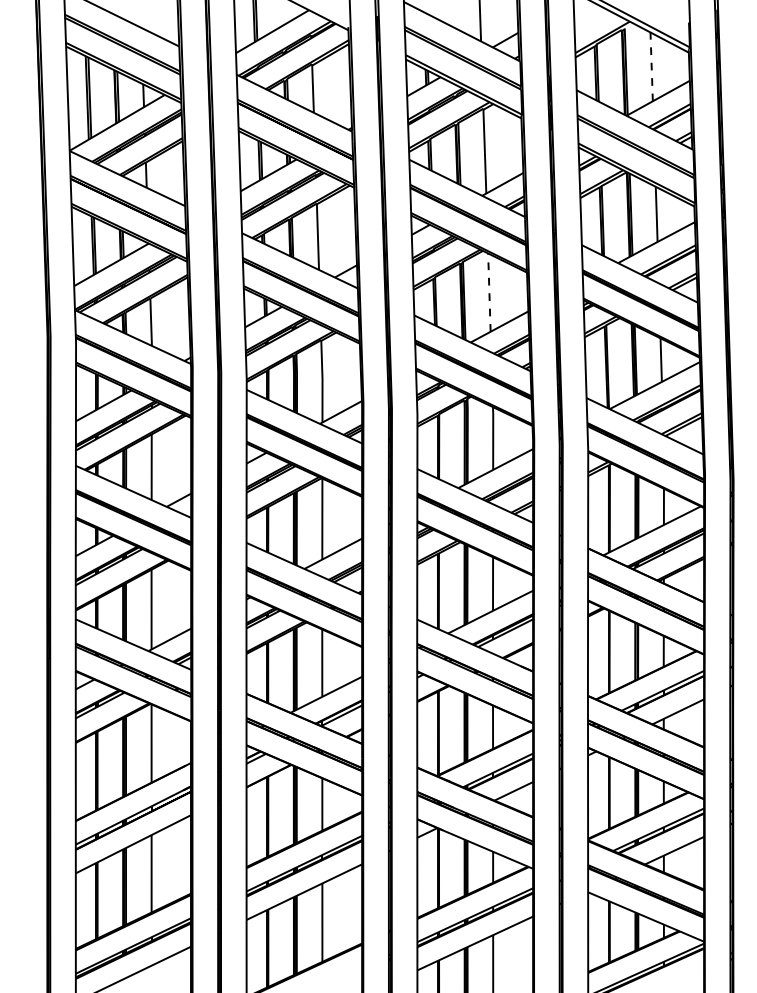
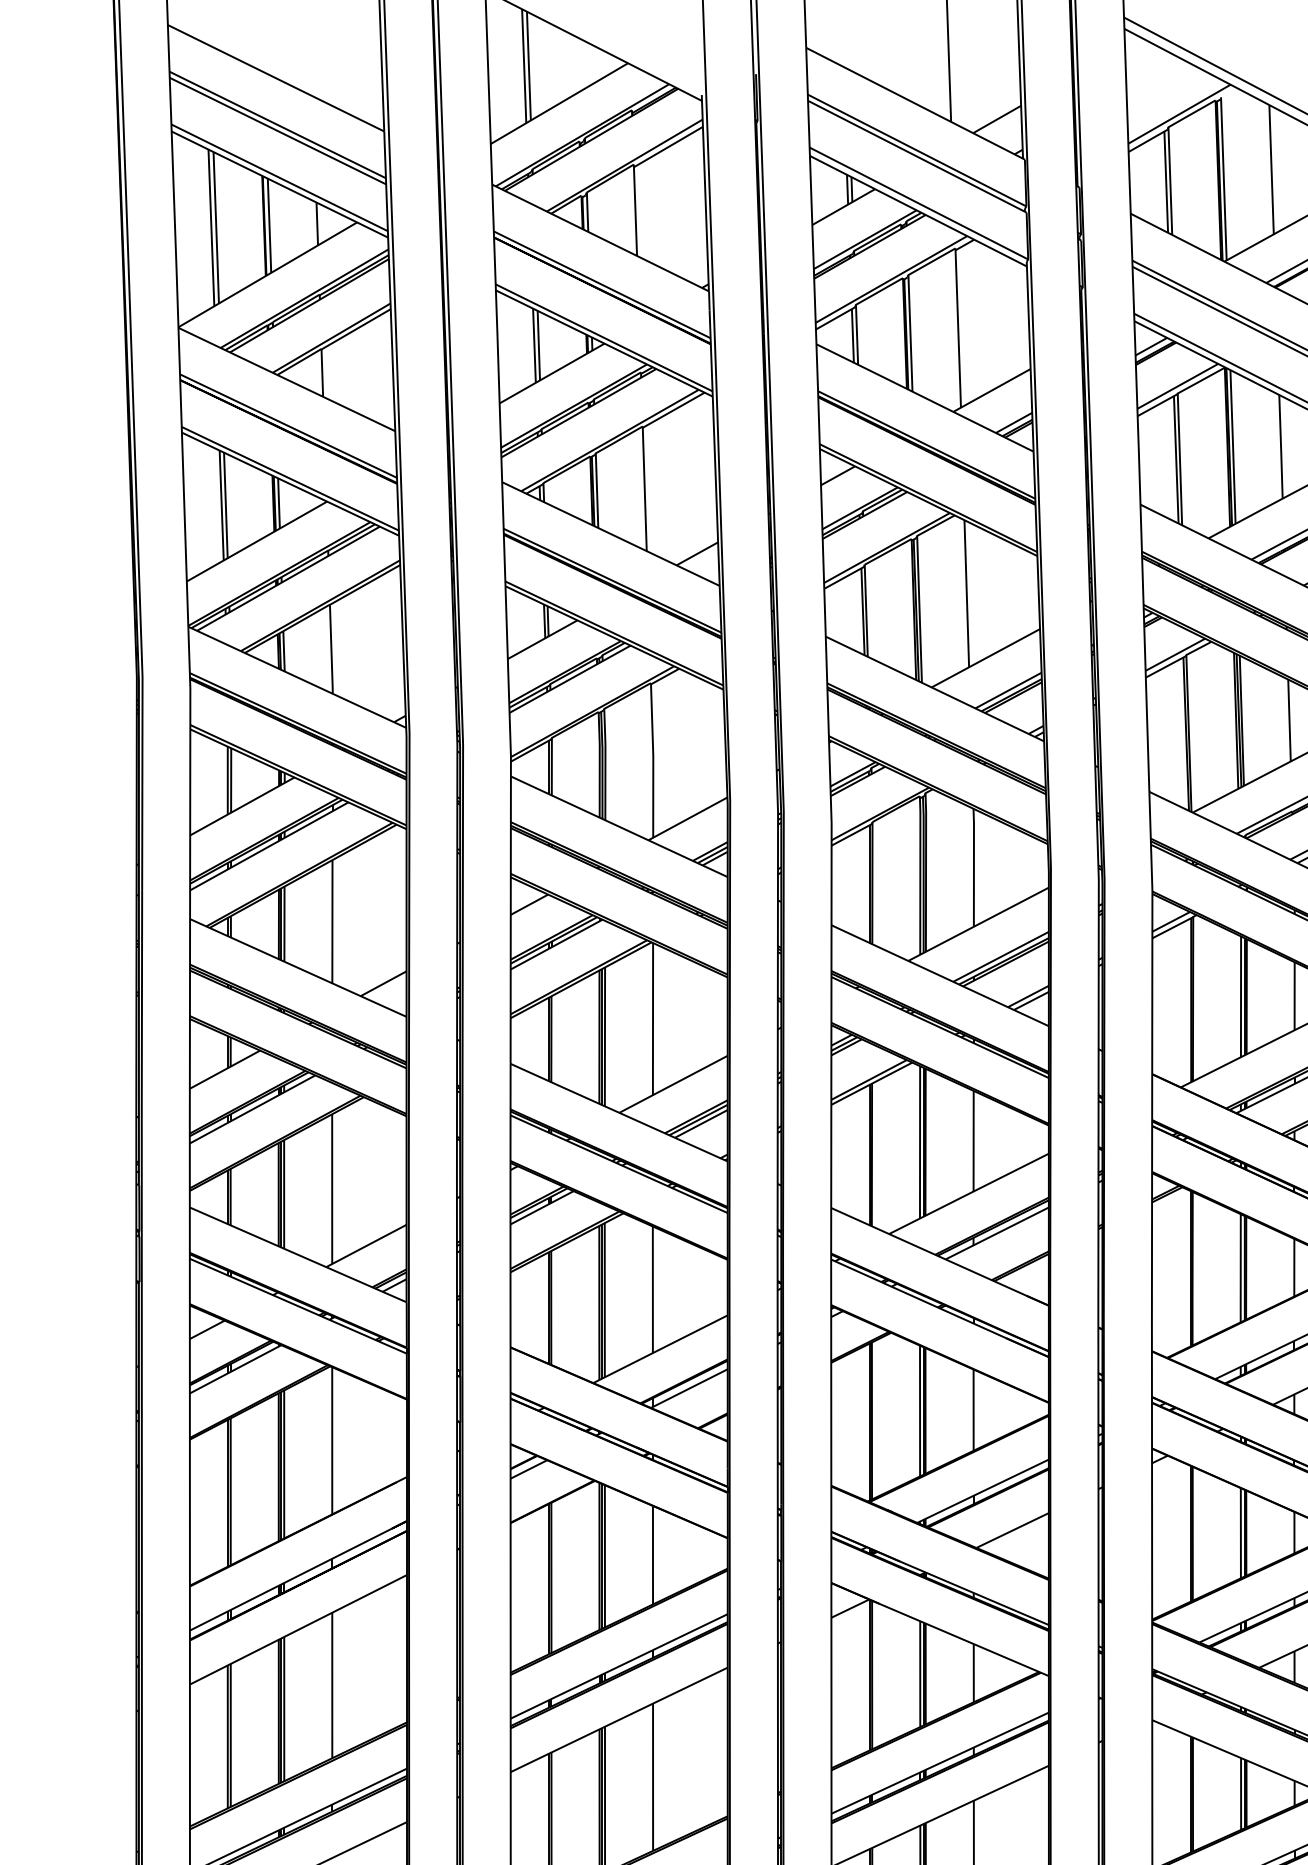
line: (651, 66) -> (1271, 168), dashed -> solid
line: (489, 292) -> (966, 593), dashed -> solid

